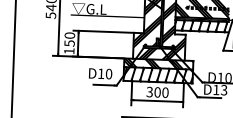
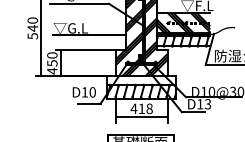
text: (69, 50) -> (52, 70), 150 -> 450
hatch: (158, 63) -> (141, 80), removed
text: (157, 92) -> (141, 108), 300 -> 418

